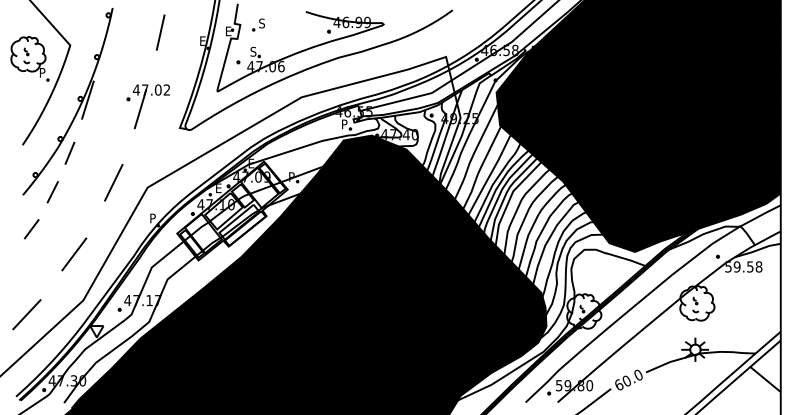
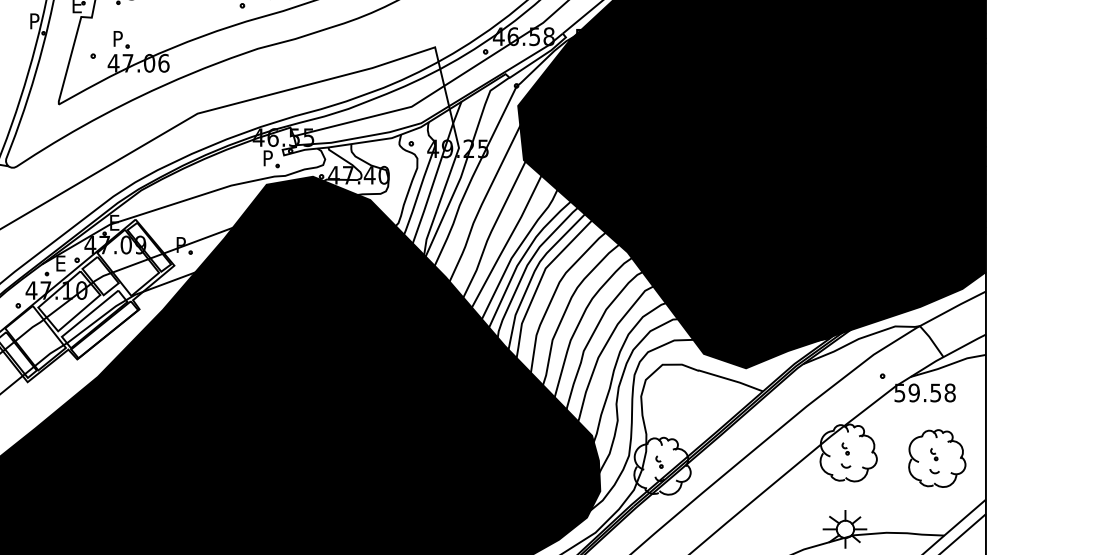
text: (203, 40) -> (35, 20), E -> P
text: (253, 51) -> (118, 38), S -> P
part: (751, 306) -> (937, 458), added

